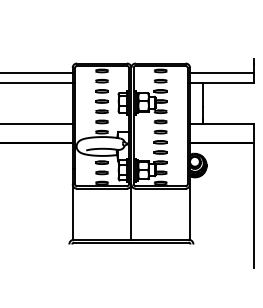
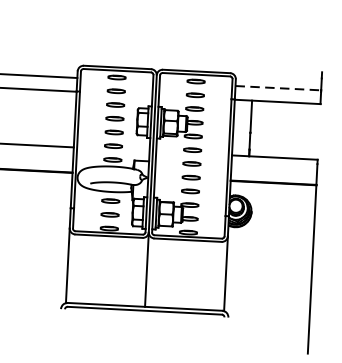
line: (221, 72) -> (277, 87), solid -> dashed

